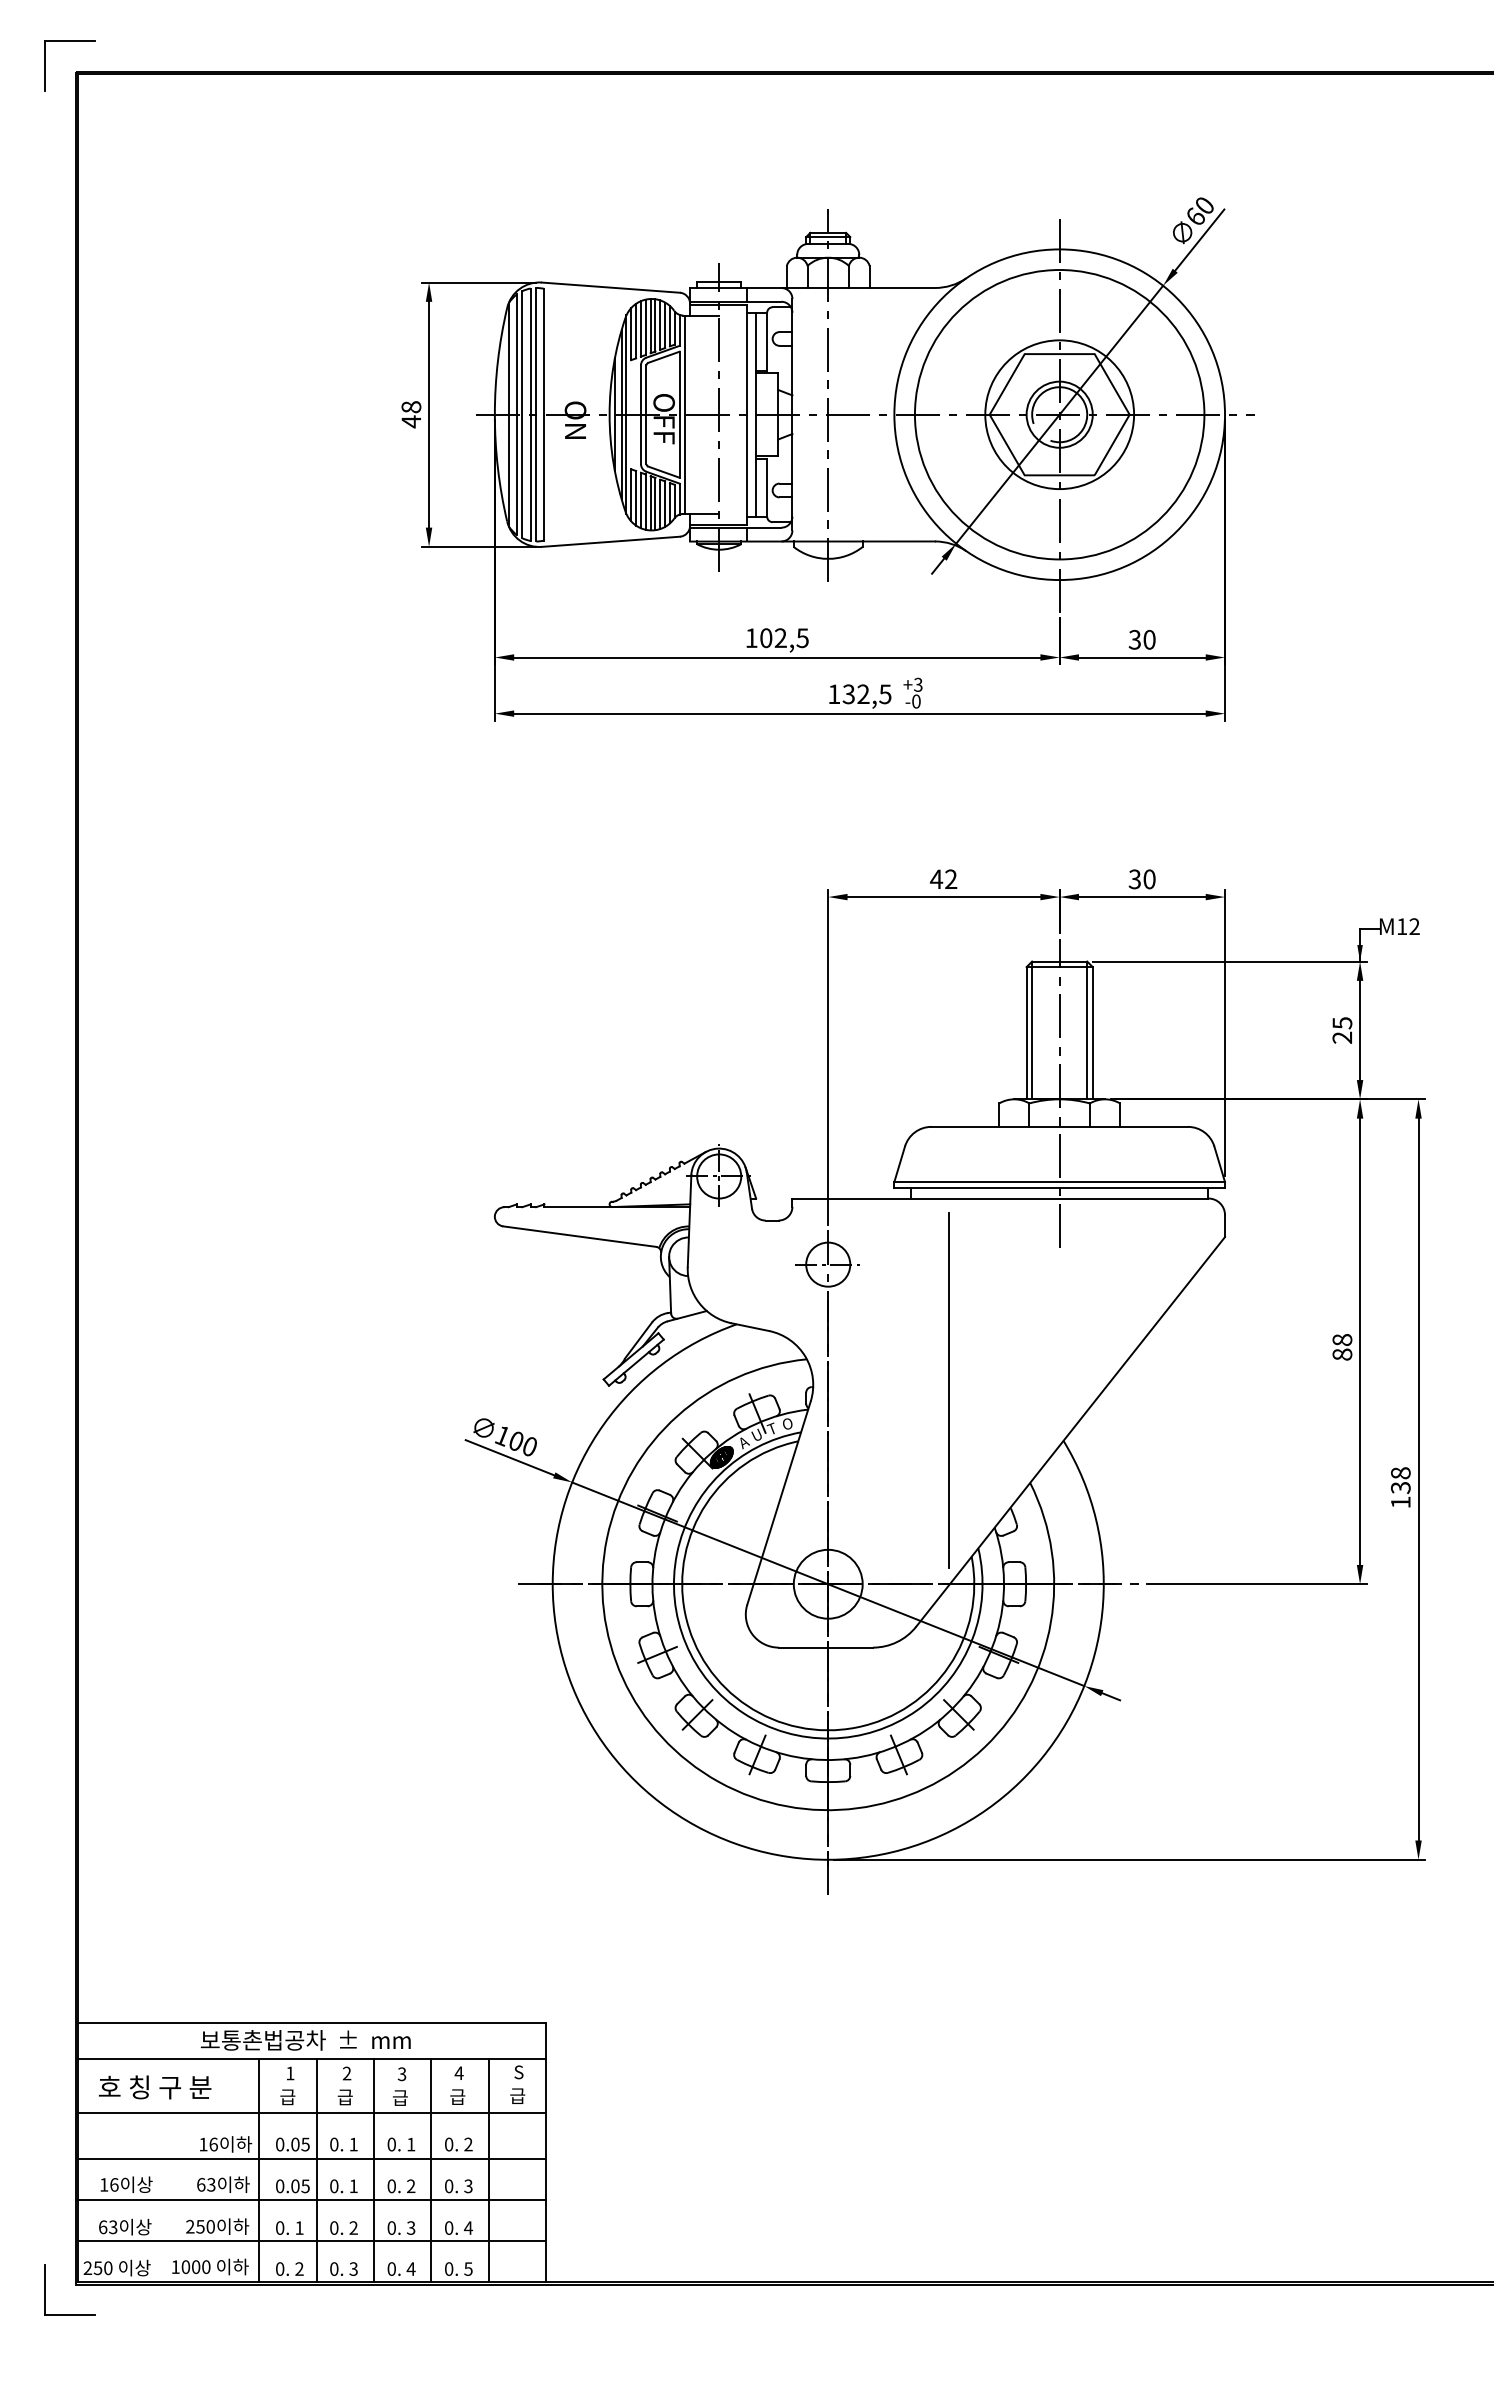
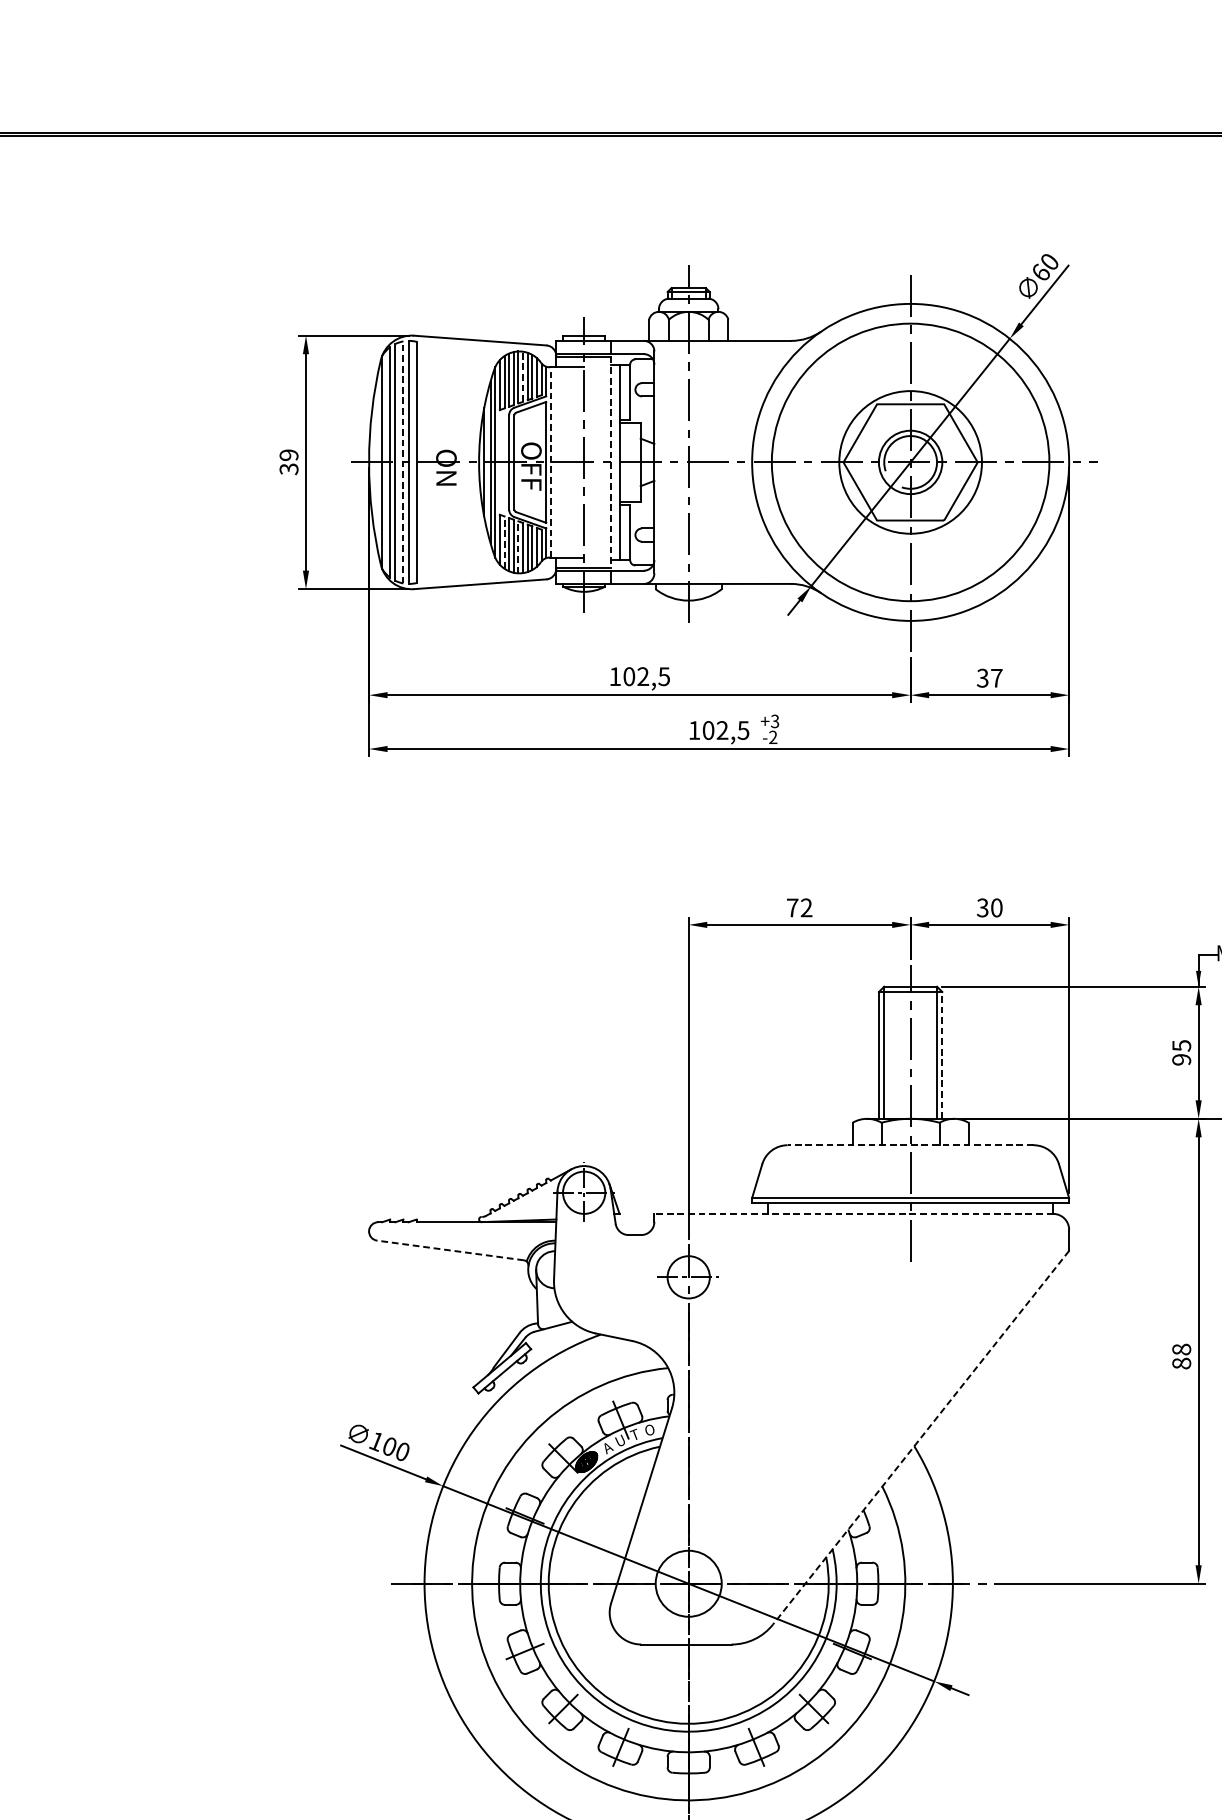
line: (655, 324) -> (523, 375), solid -> dashed
text: (411, 414) -> (289, 462), 48 -> 39
line: (530, 414) -> (403, 462), solid -> dashed
line: (684, 414) -> (550, 462), solid -> dashed
line: (747, 415) -> (611, 463), solid -> dashed
line: (636, 497) -> (504, 541), solid -> dashed
line: (650, 502) -> (518, 546), solid -> dashed
text: (1149, 639) -> (996, 677), 30 -> 37
text: (848, 694) -> (708, 730), 132,5 -> 102,5
text: (916, 701) -> (773, 737), -0 -> -2
text: (936, 878) -> (792, 907), 42 -> 72
line: (1092, 1032) -> (942, 1054), solid -> dashed
text: (1342, 1037) -> (1181, 1059), 25 -> 95
line: (1059, 1126) -> (910, 1144), solid -> dashed
line: (999, 1198) -> (852, 1213), solid -> dashed
line: (579, 1236) -> (450, 1250), solid -> dashed
line: (949, 1390) -> (804, 1397), removed
line: (1070, 1431) -> (920, 1437), solid -> dashed

